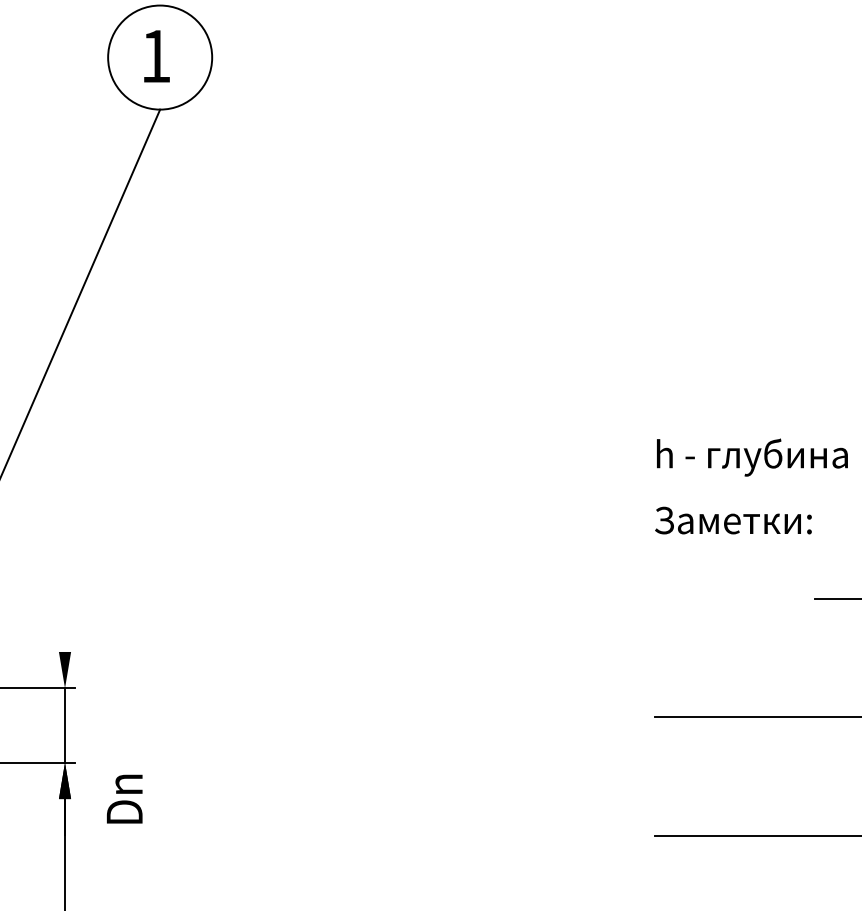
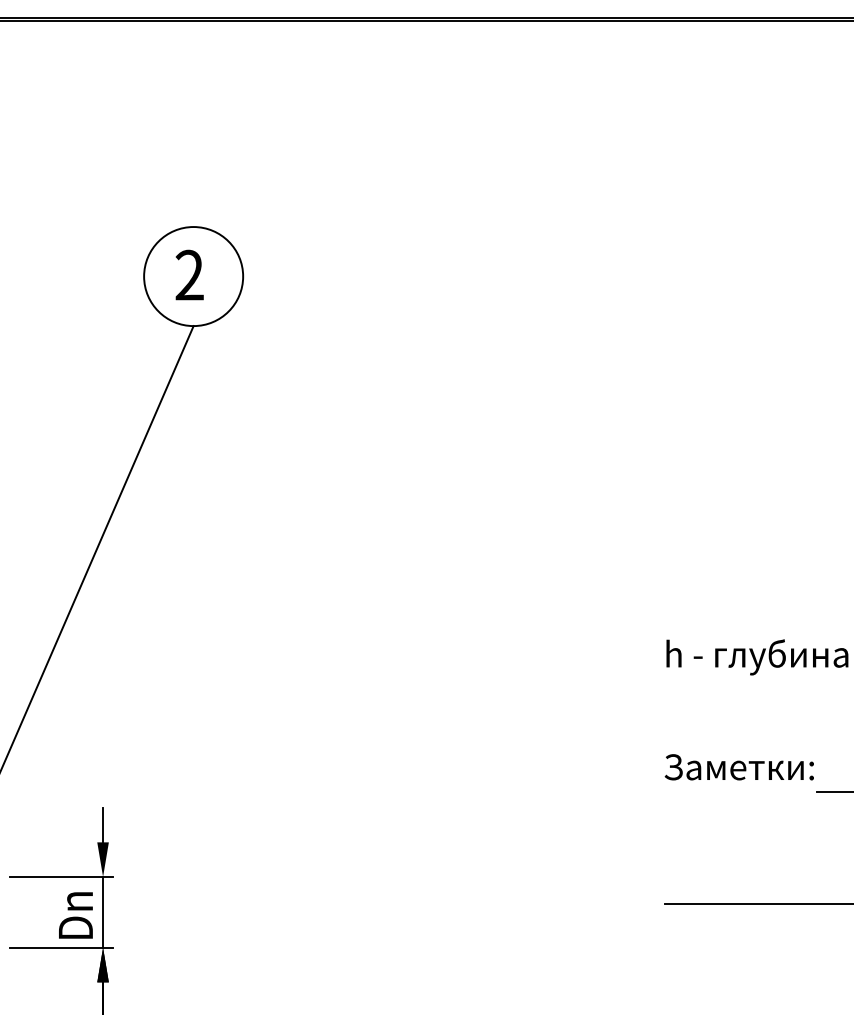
text: (155, 55) -> (189, 274), 1 -> 2
text: (732, 520) -> (738, 767), moved
line: (65, 633) -> (103, 824), added
text: (124, 799) -> (75, 915), moved

